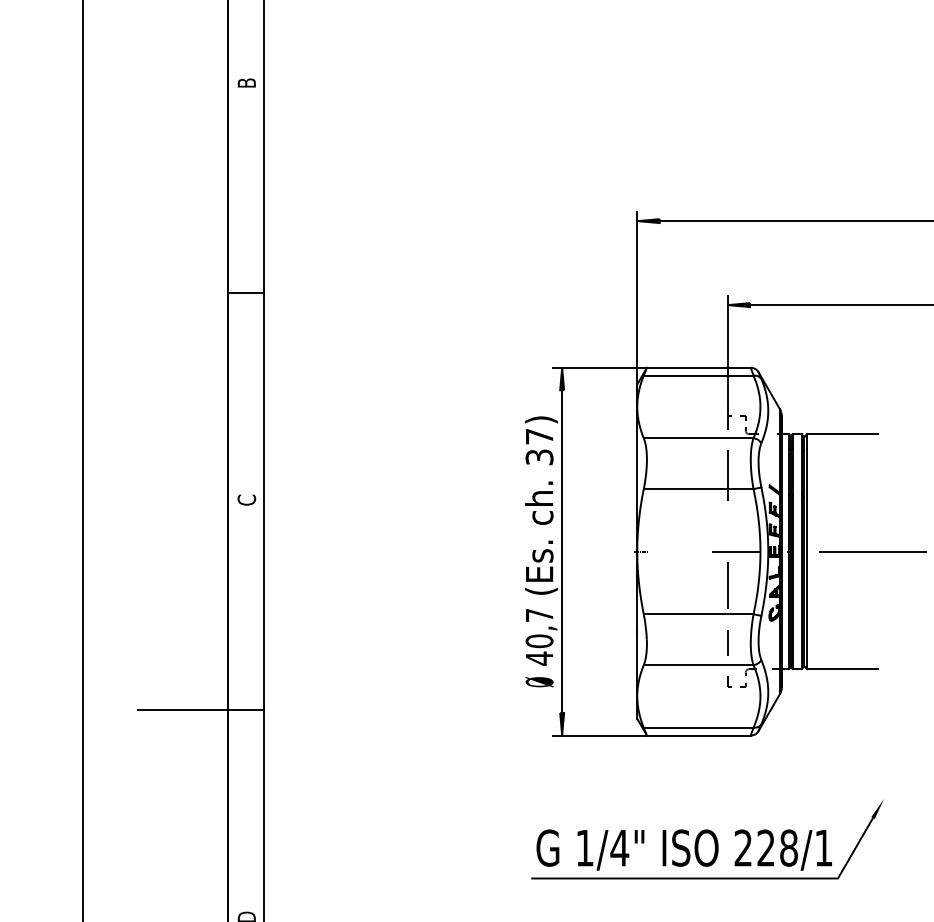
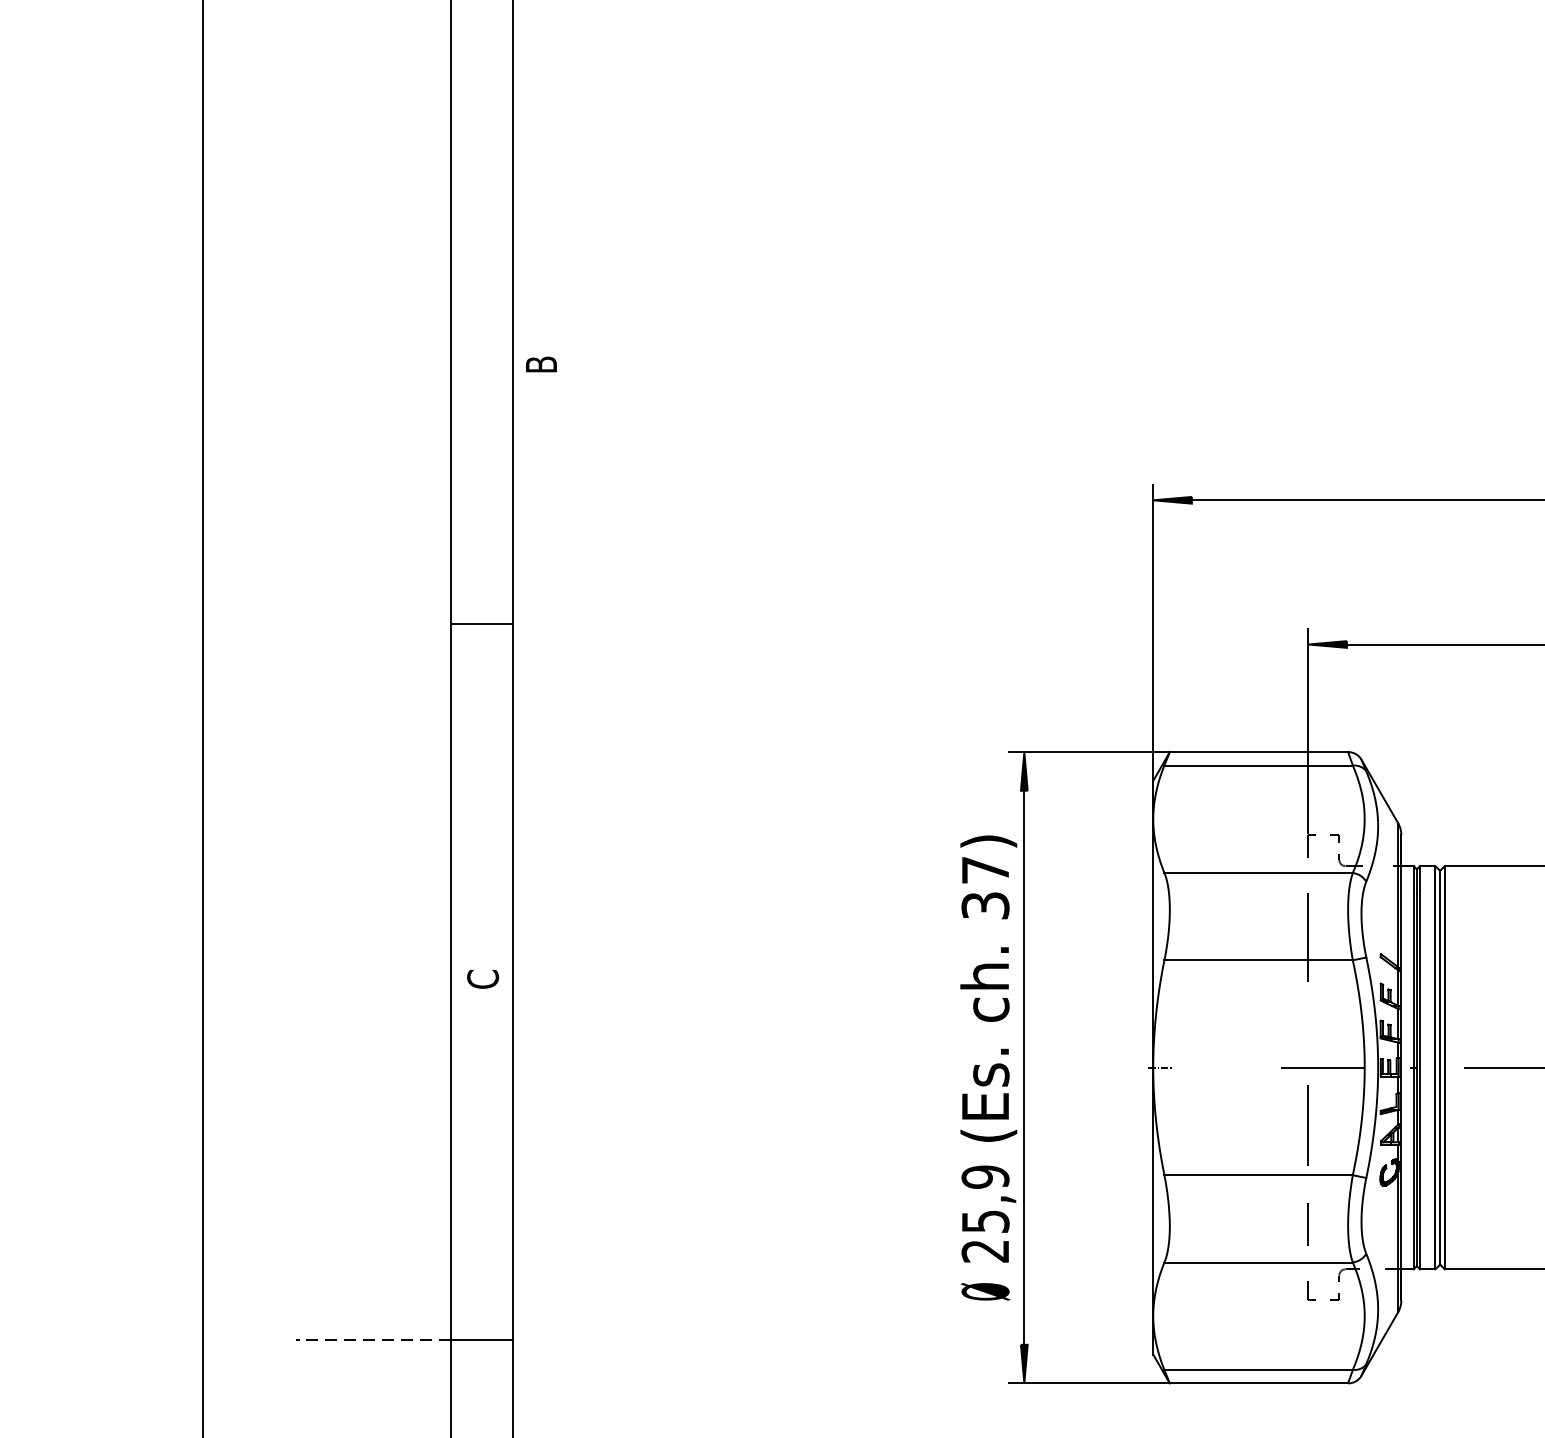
text: (246, 82) -> (540, 363), moved
text: (539, 636) -> (985, 1213), 40,7 -> 25,9
line: (182, 710) -> (372, 1340), solid -> dashed

